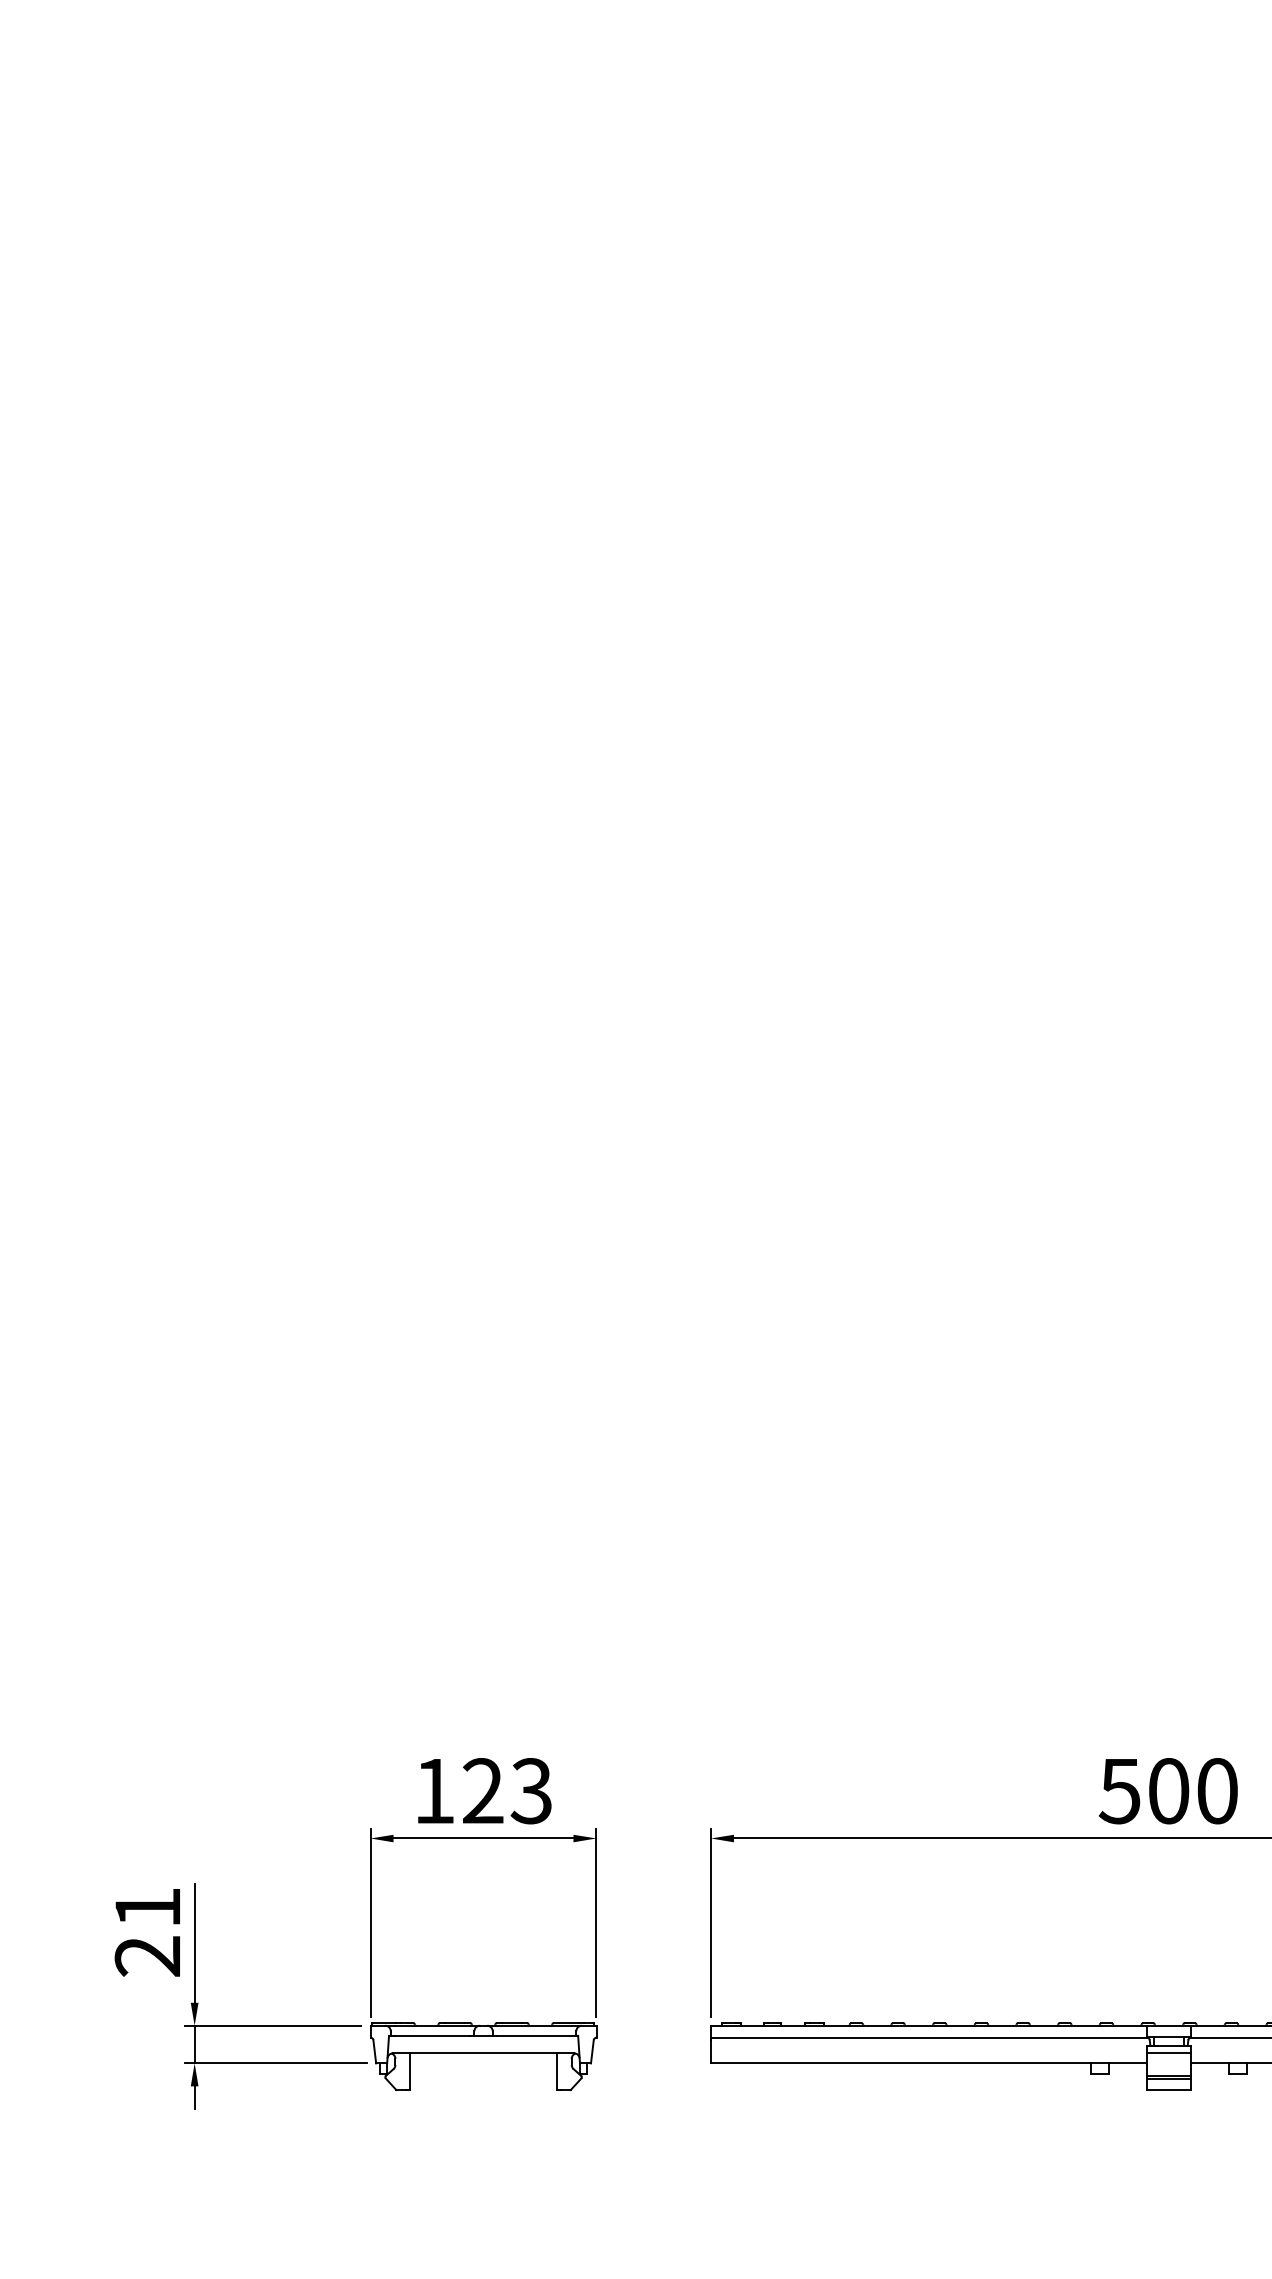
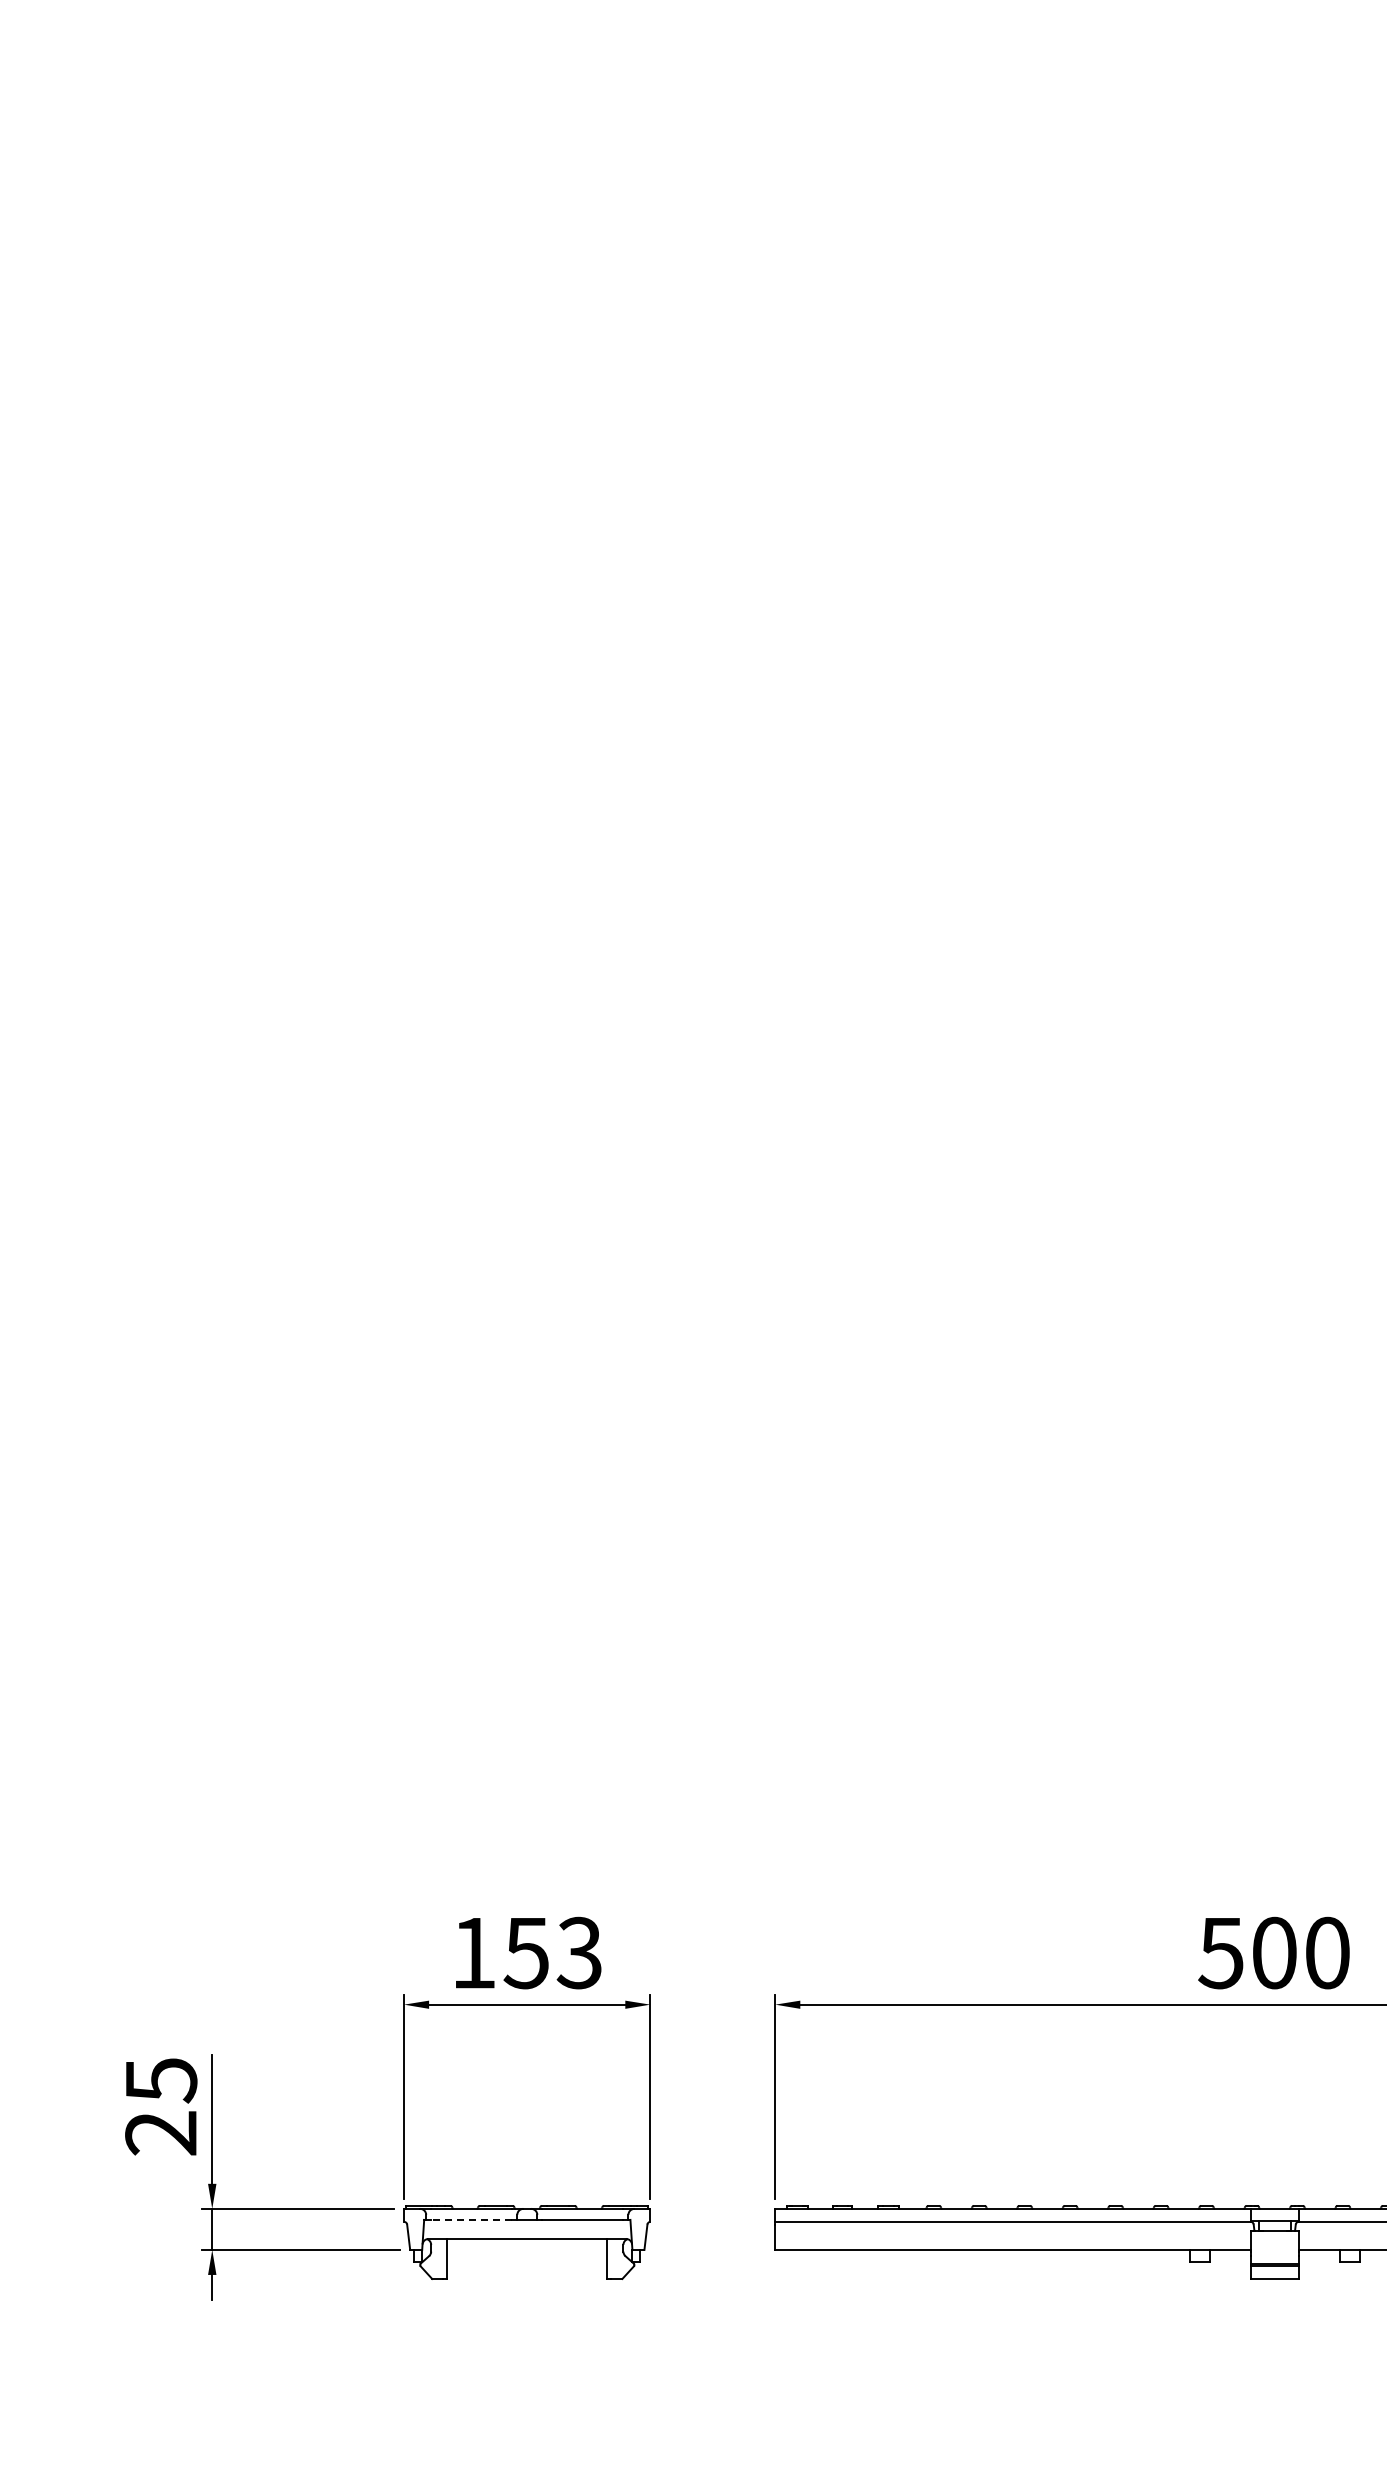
text: (482, 1791) -> (526, 1953), 123 -> 153
text: (148, 1908) -> (161, 2081), 21 -> 25
line: (432, 2035) -> (471, 2219), solid -> dashed
line: (1169, 2053) -> (1275, 2239), removed

